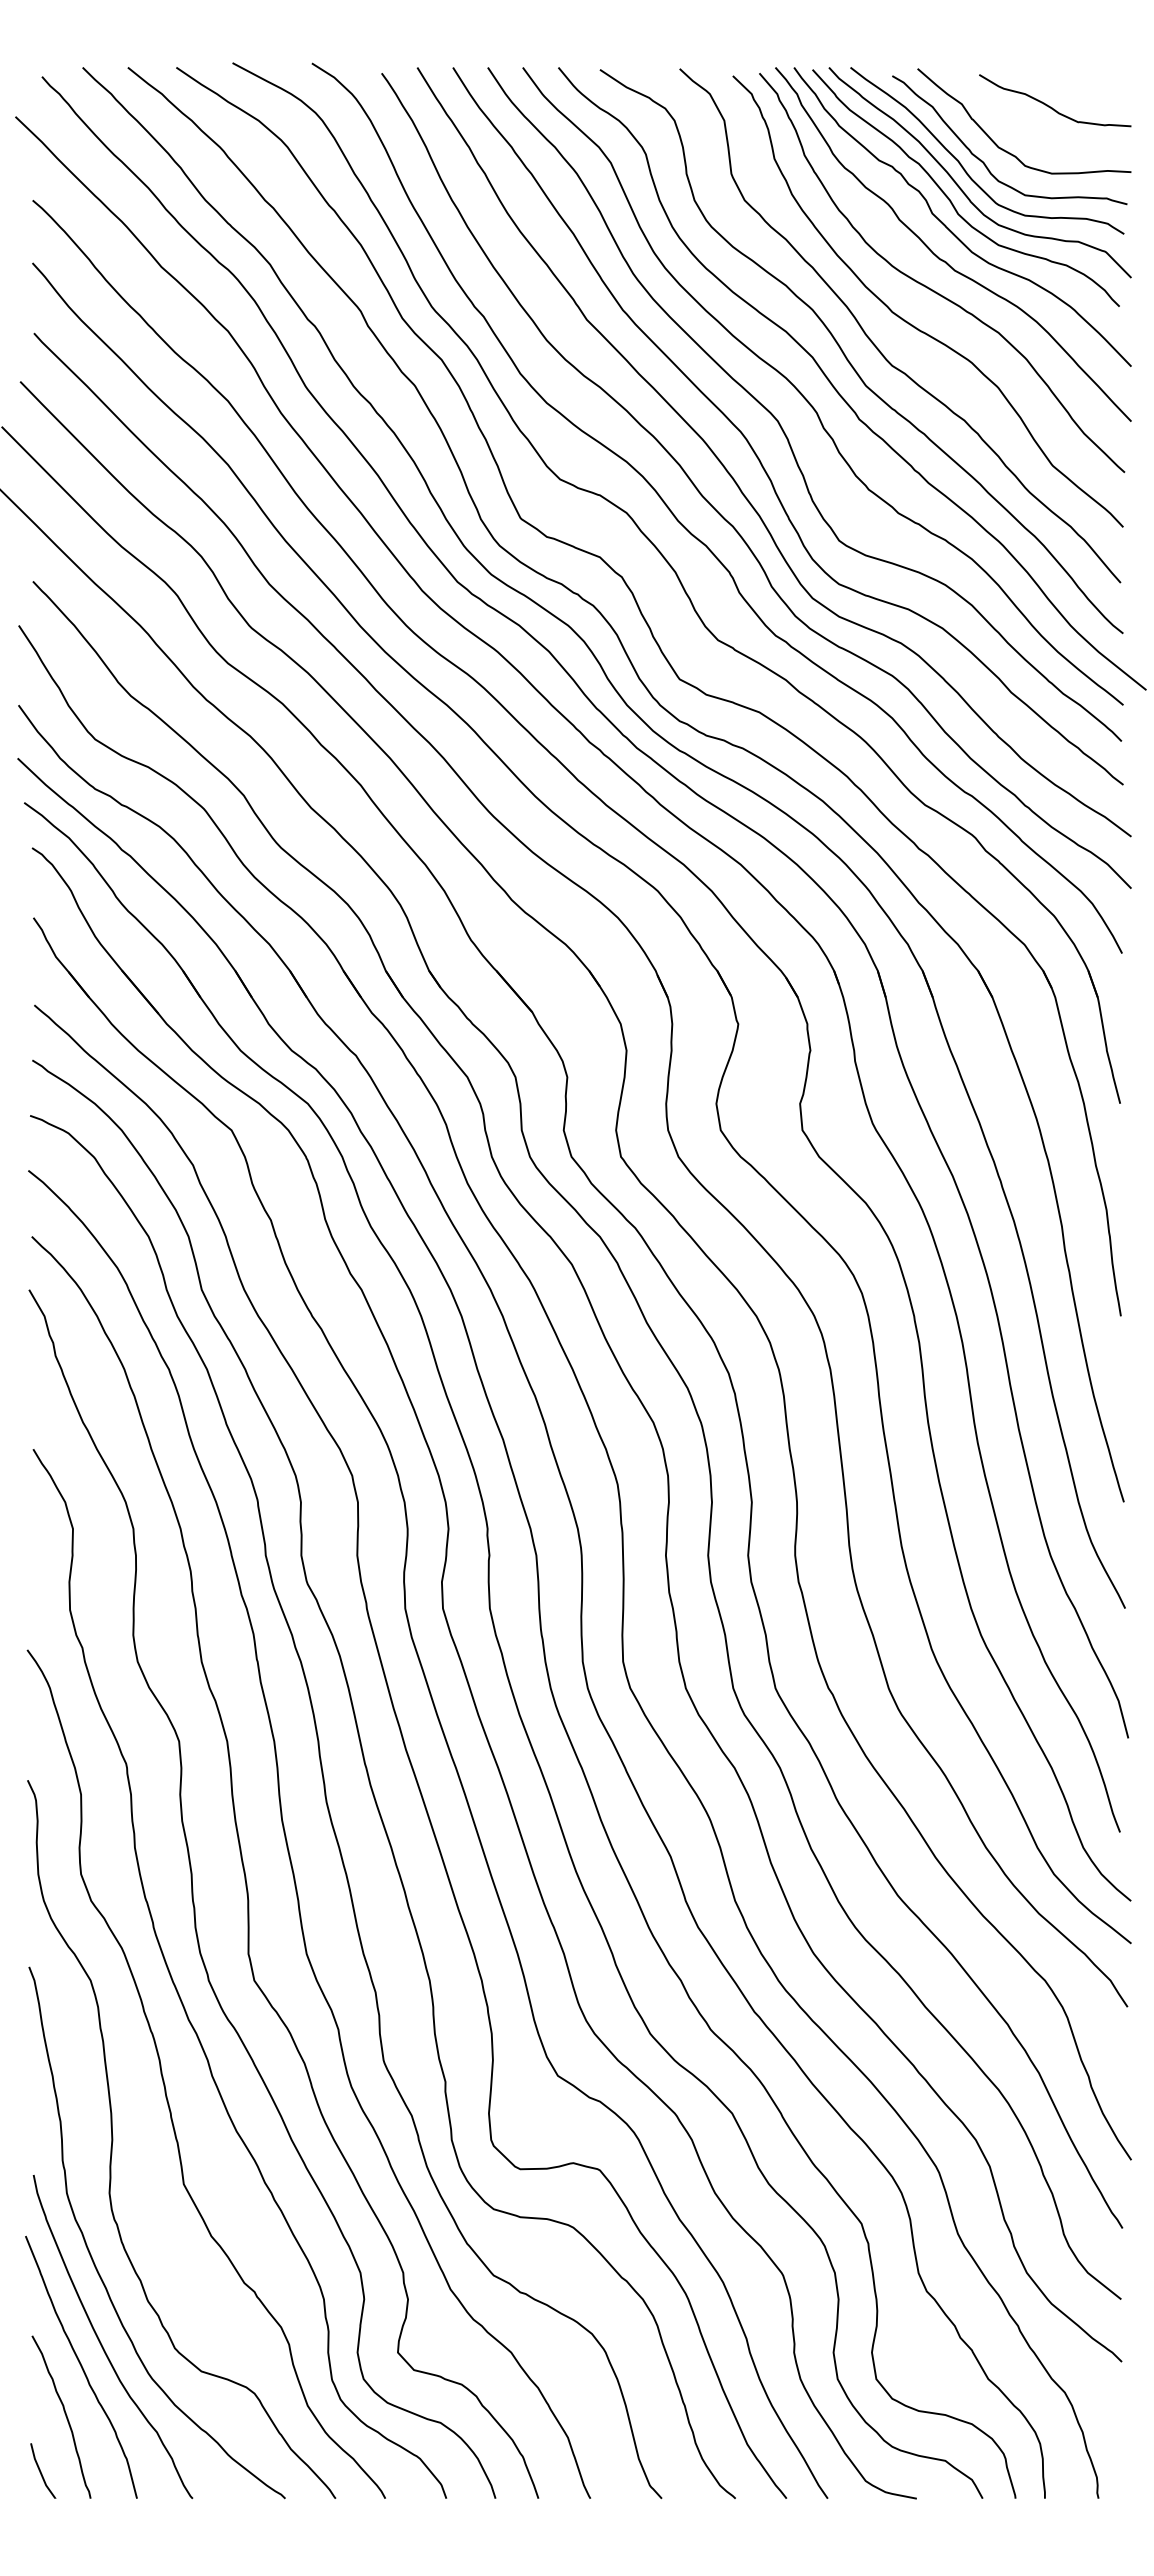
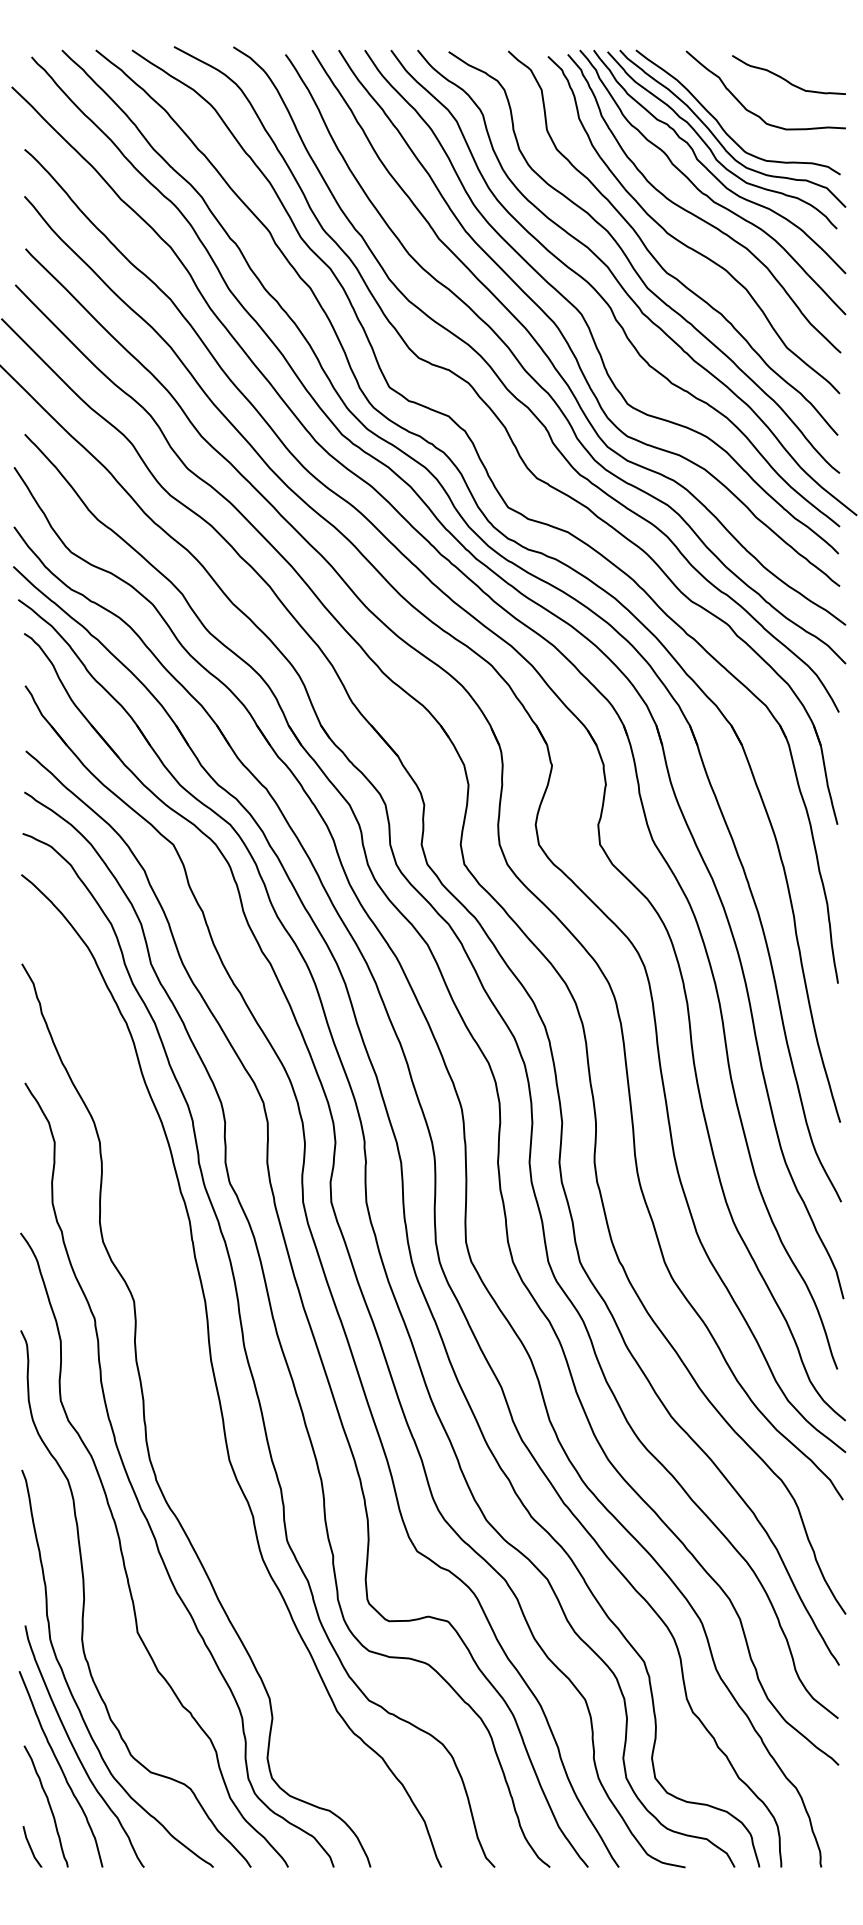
curve: (985, 163) -> (736, 121), removed
curve: (246, 1876) -> (184, 1402), removed

